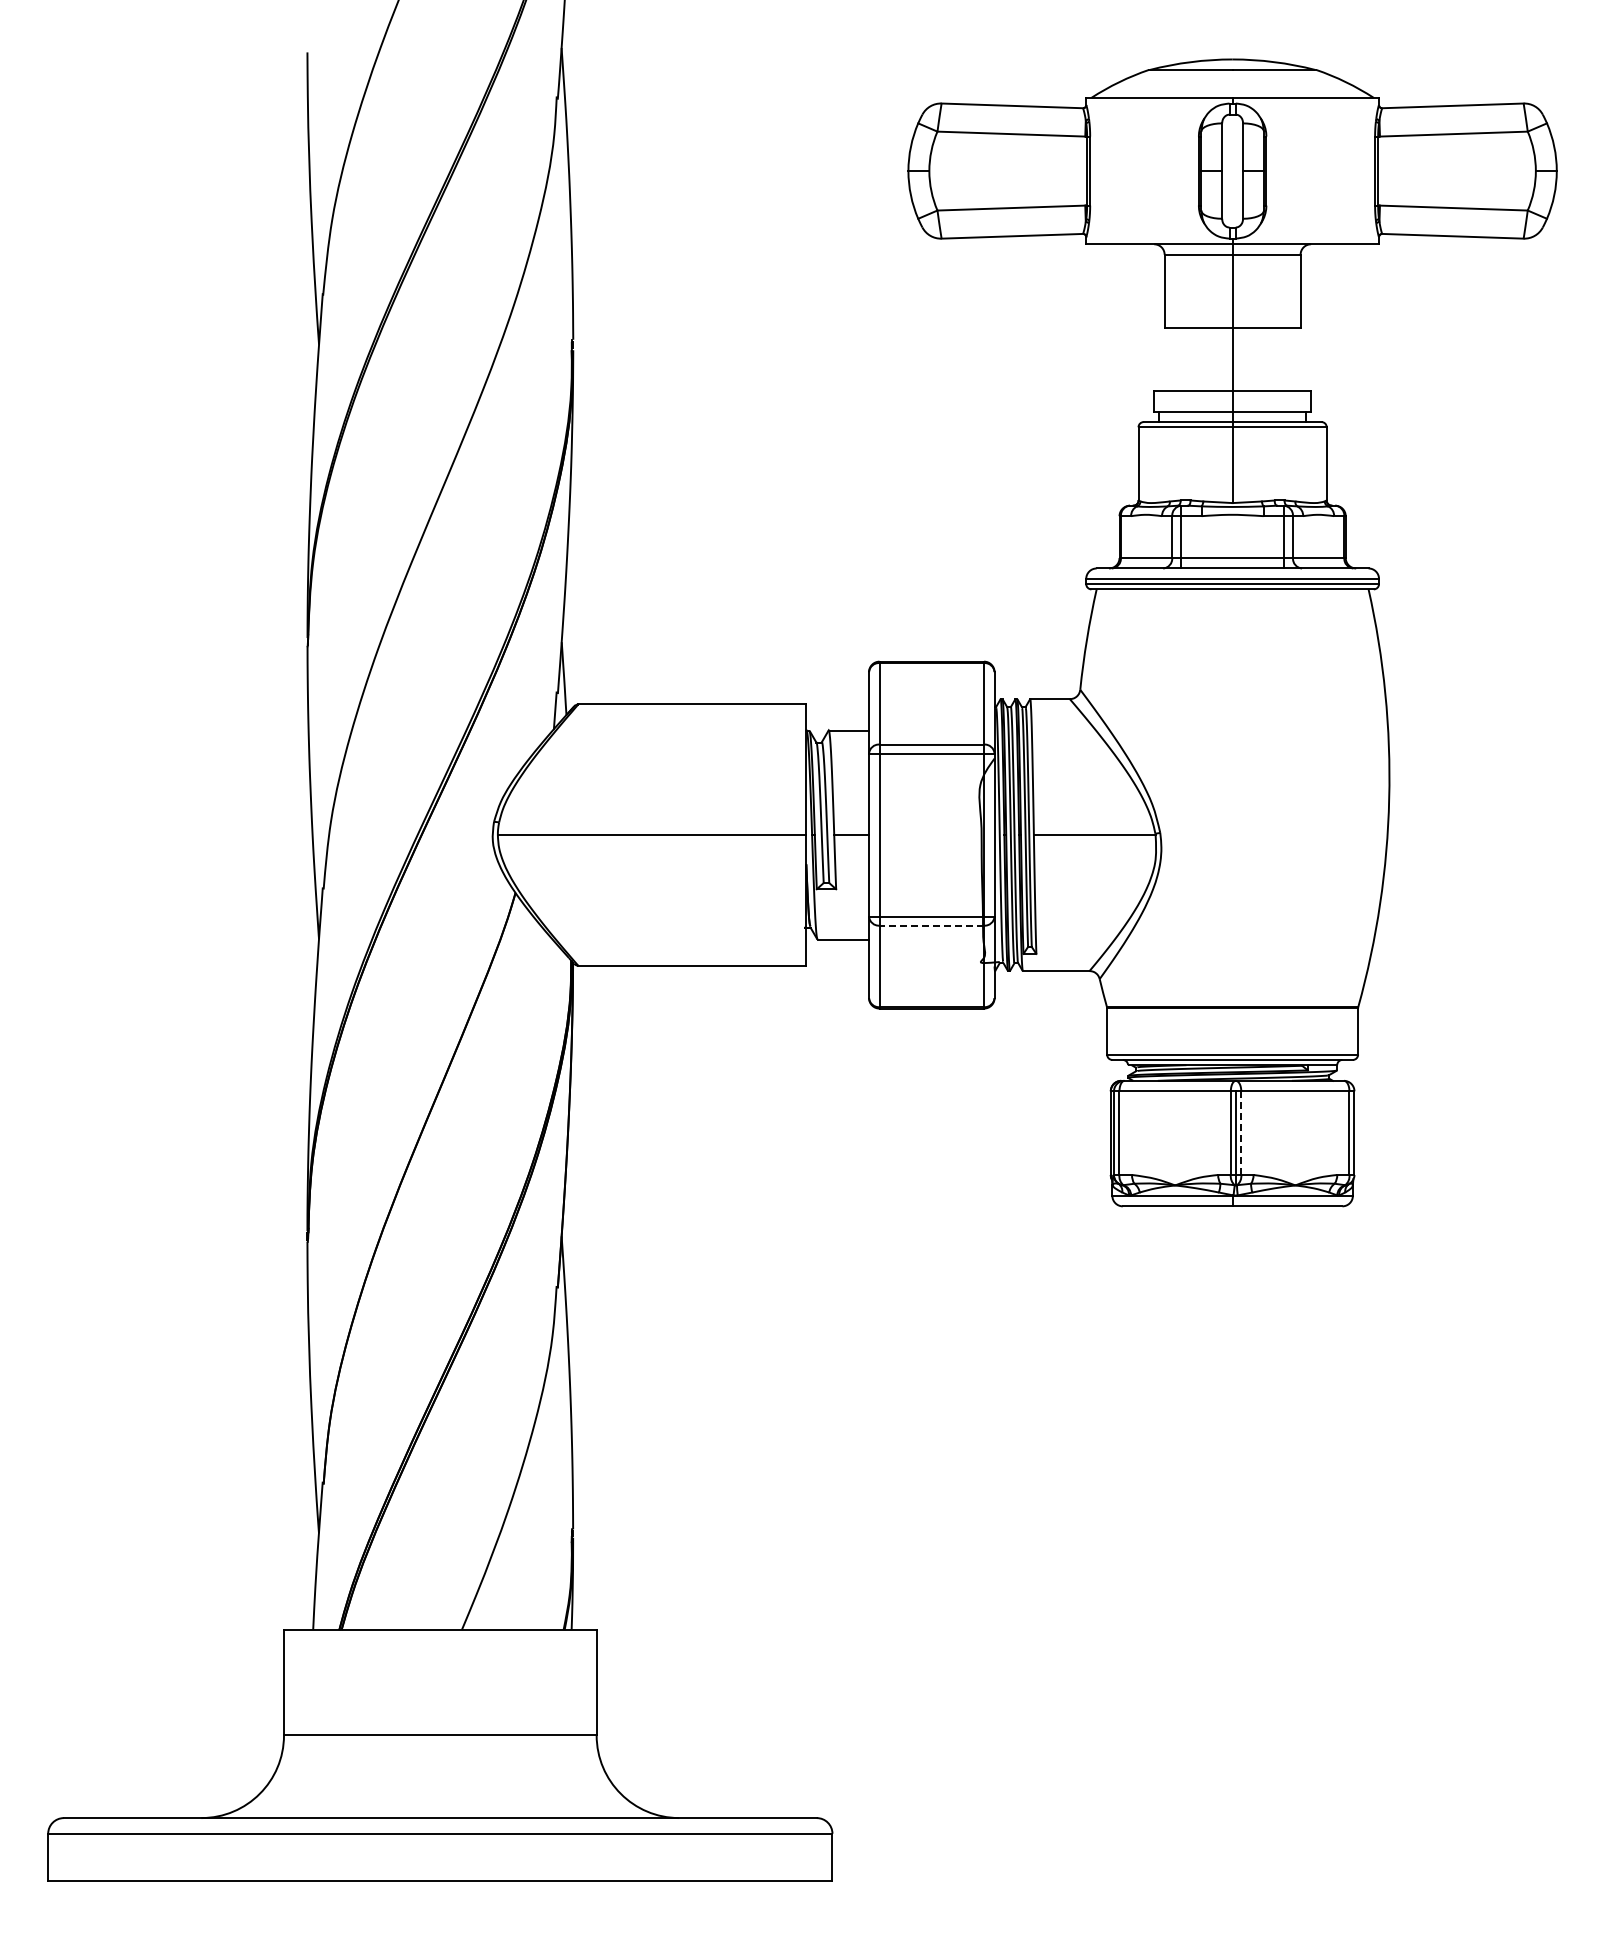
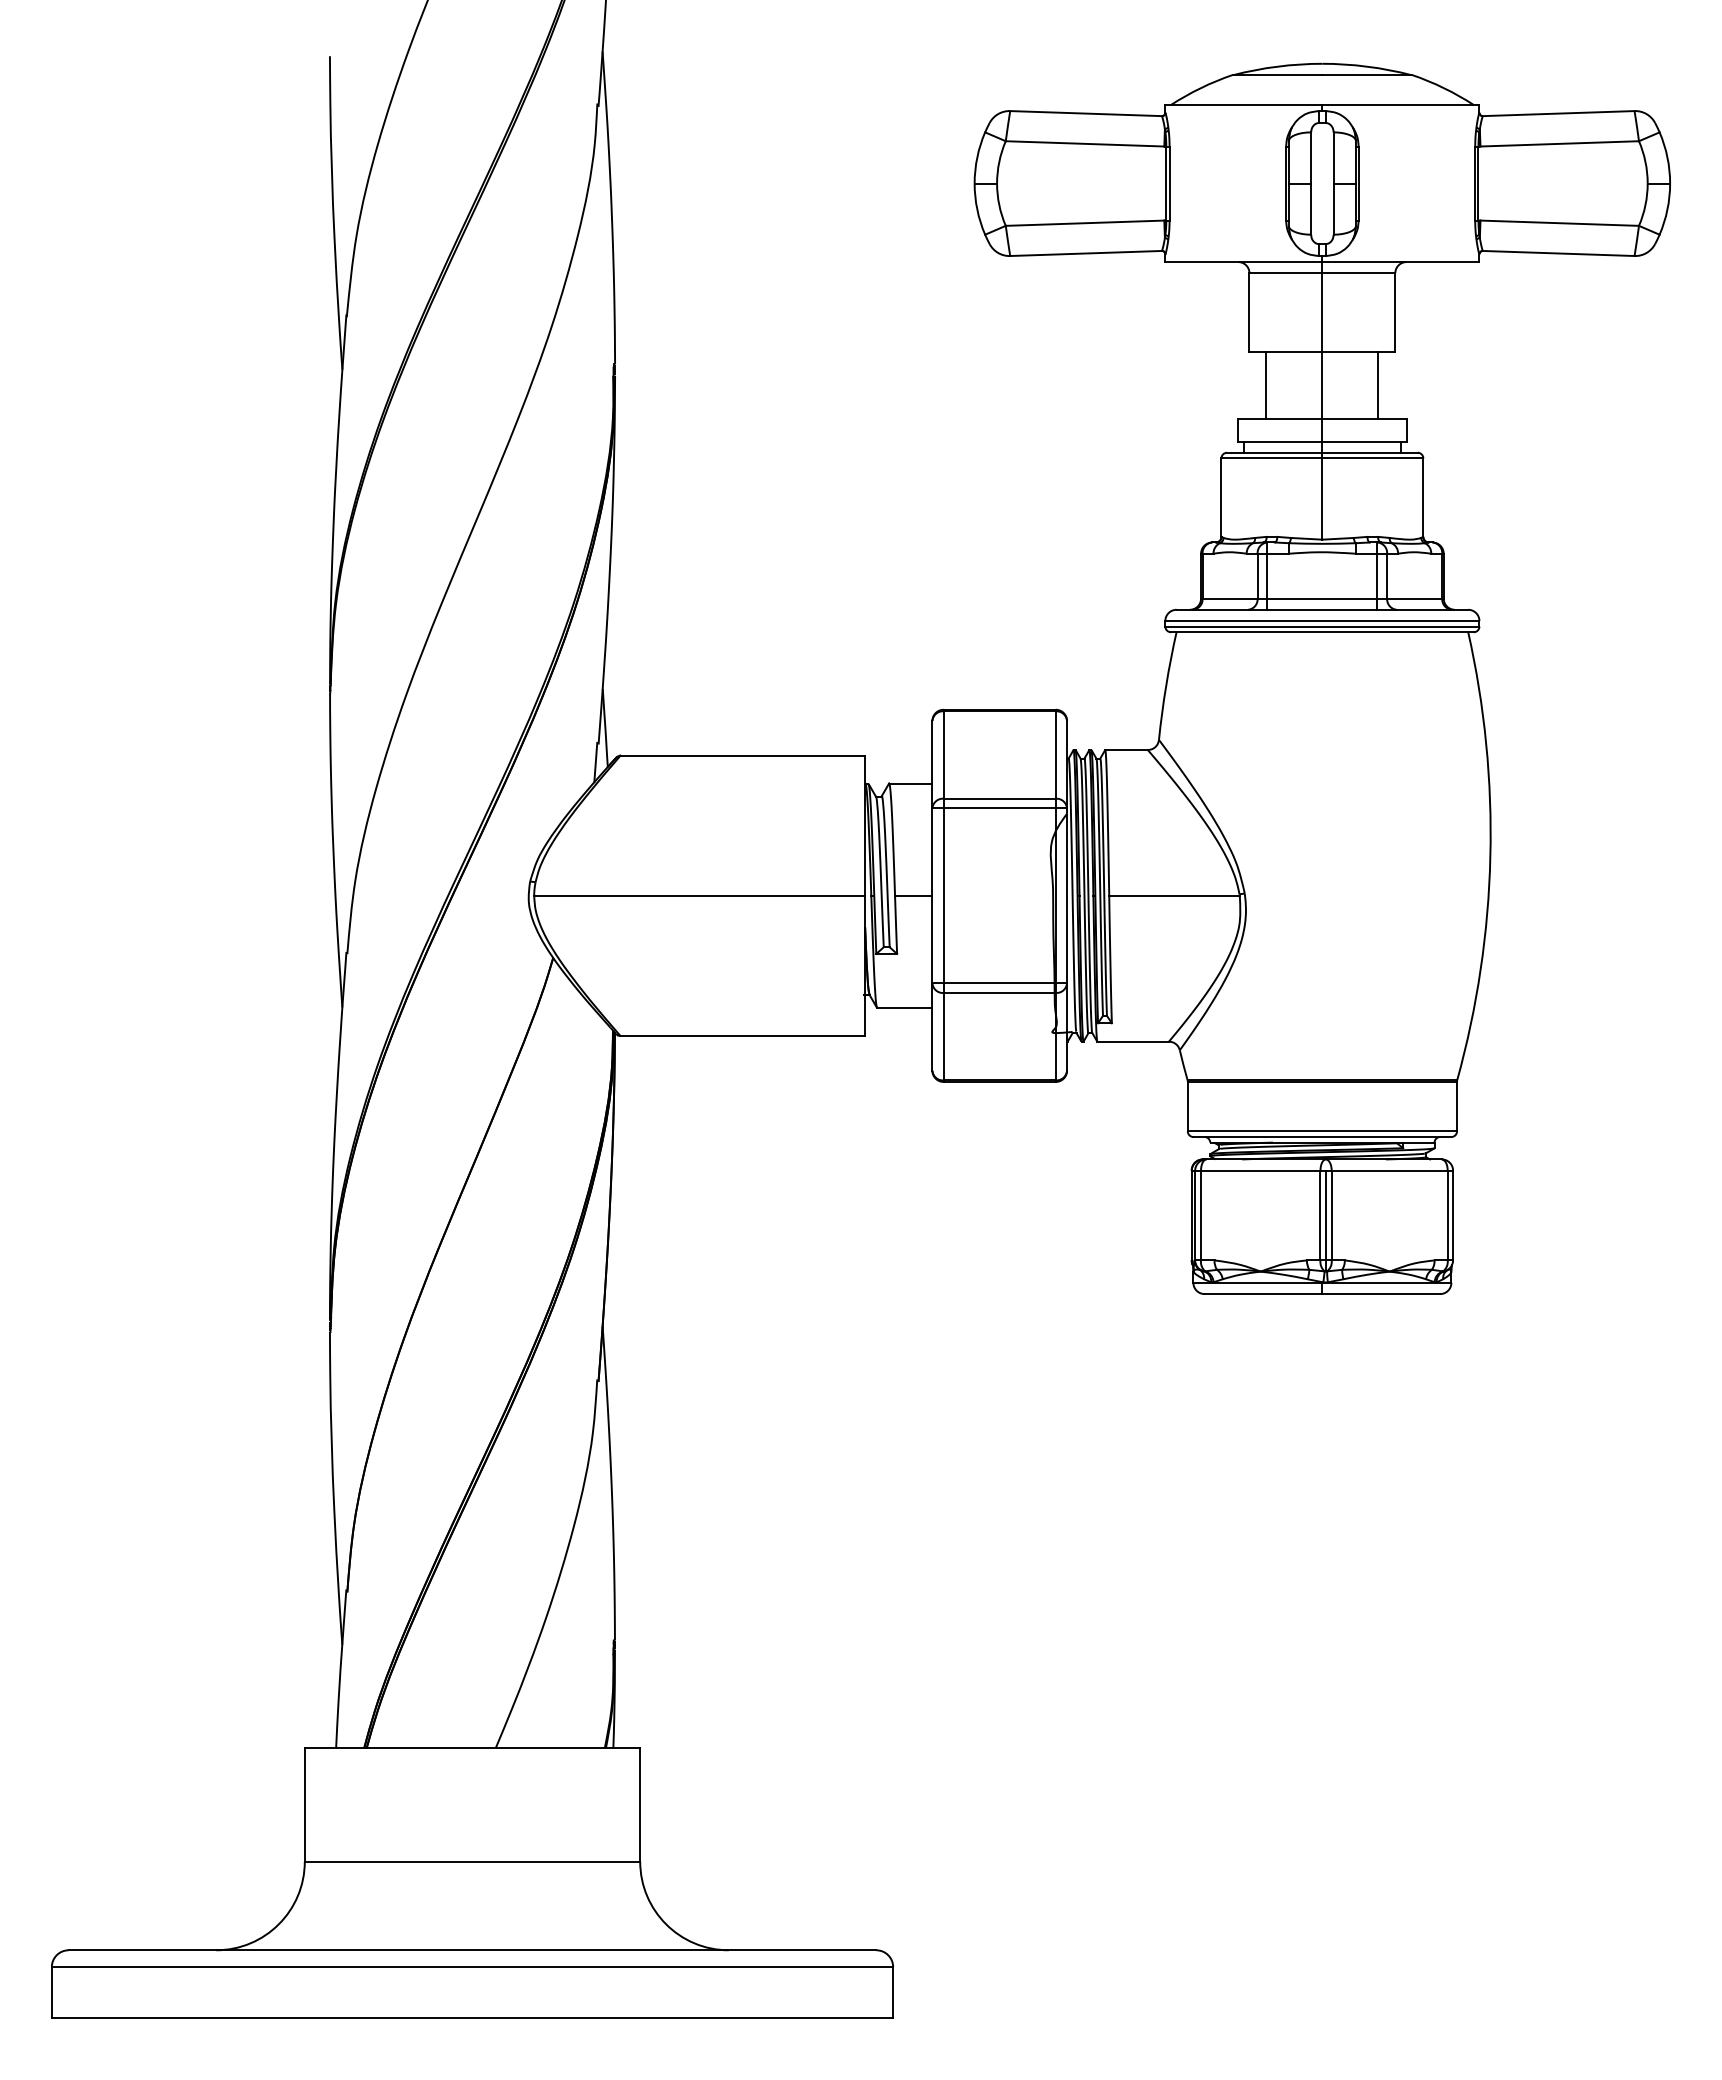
line: (1180, 358) -> (1266, 384), added
line: (1284, 358) -> (1378, 384), added
line: (931, 925) -> (999, 992), dashed -> solid
line: (1241, 1133) -> (1331, 1215), dashed -> solid

